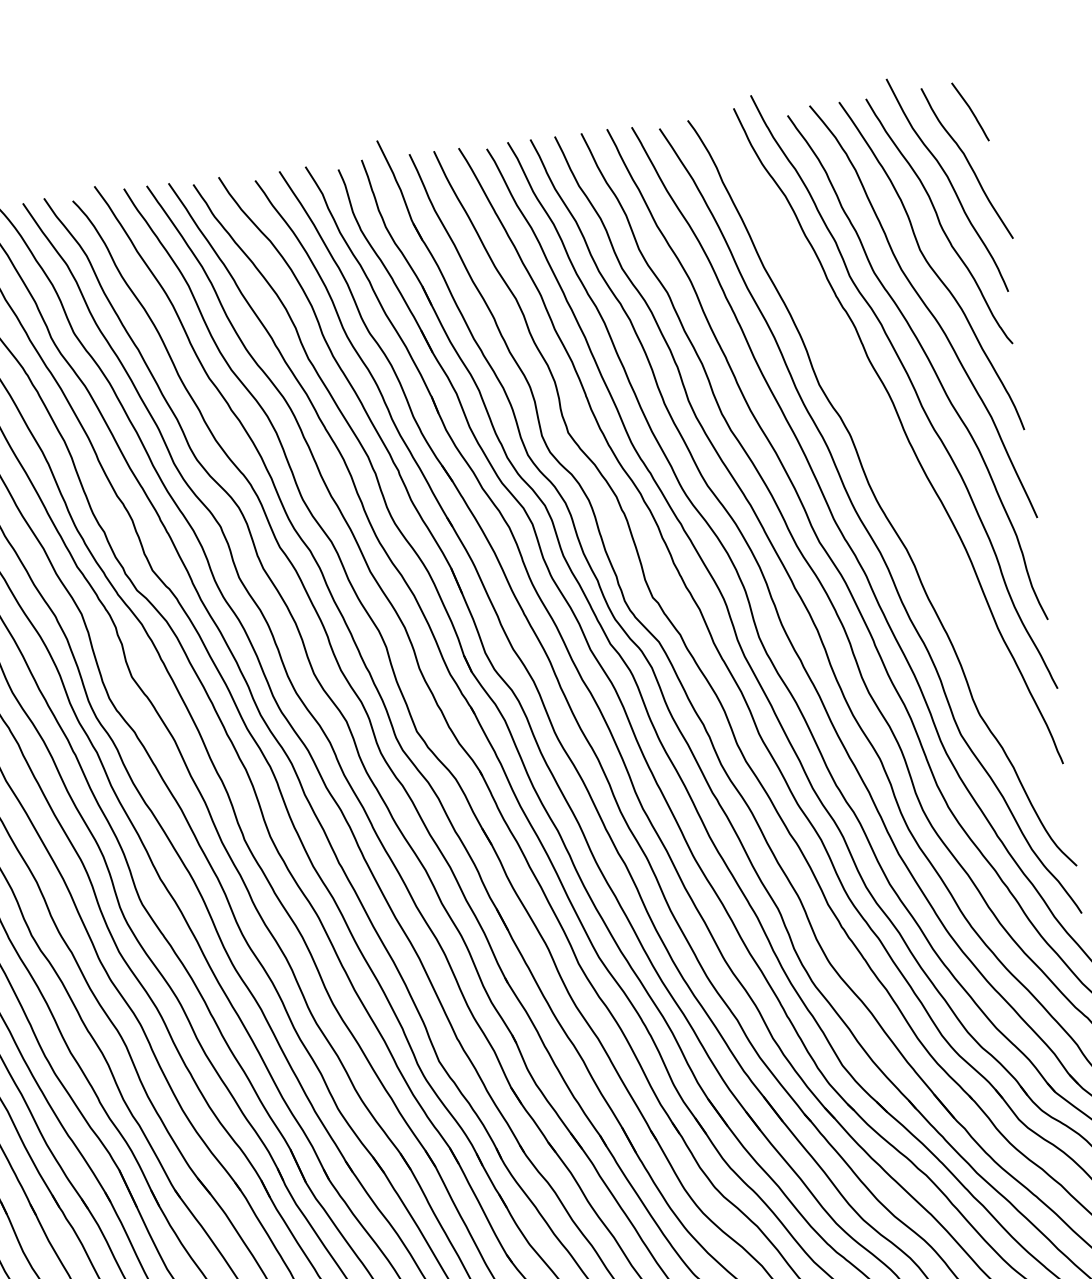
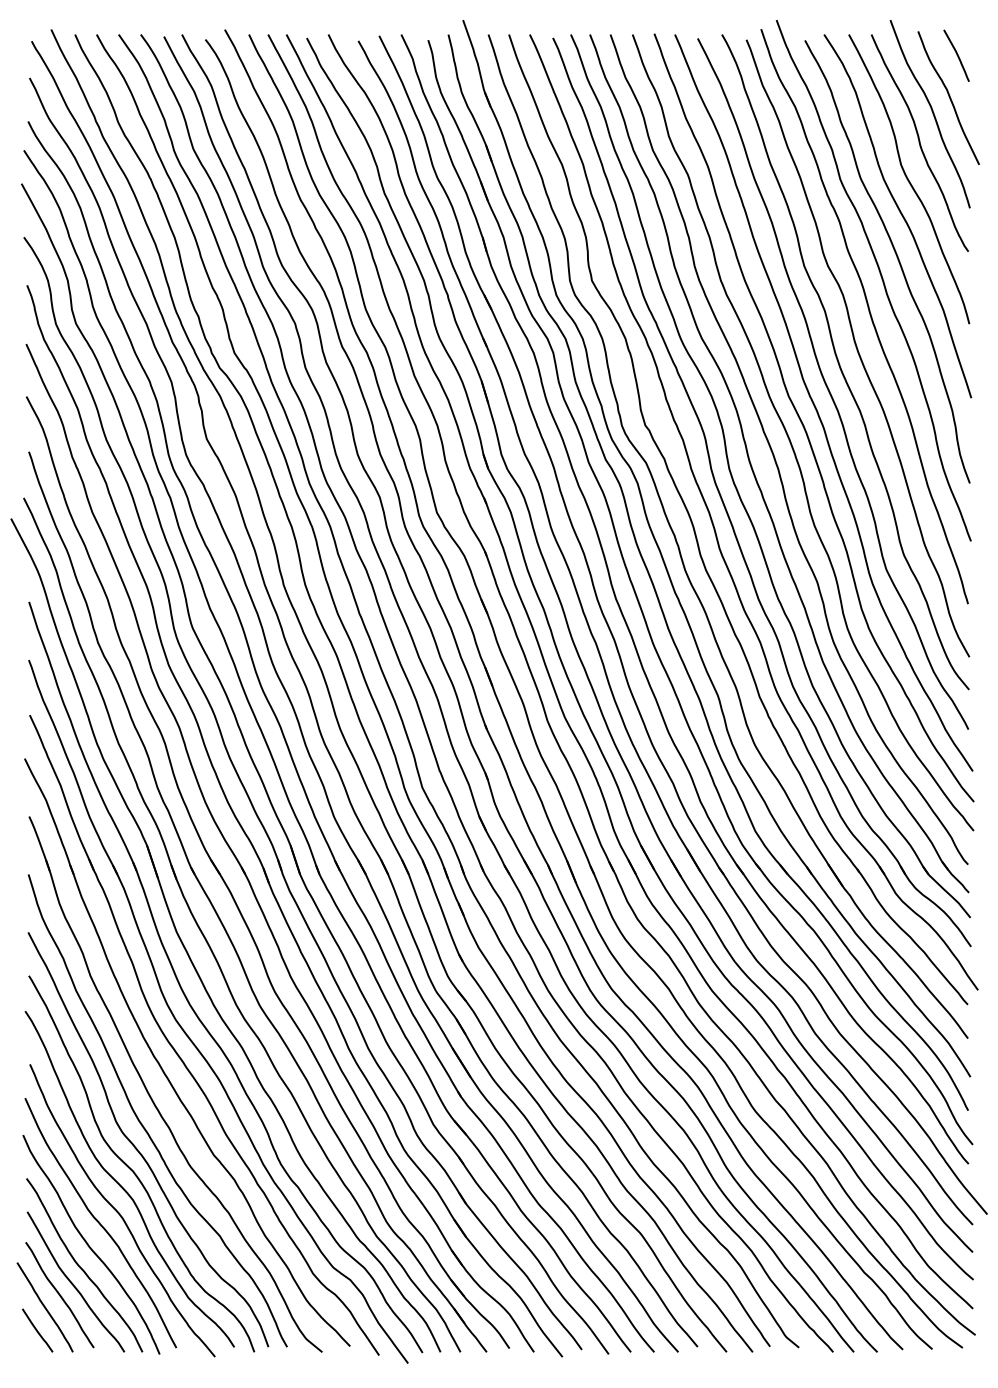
curve: (894, 475) -> (857, 348), added

